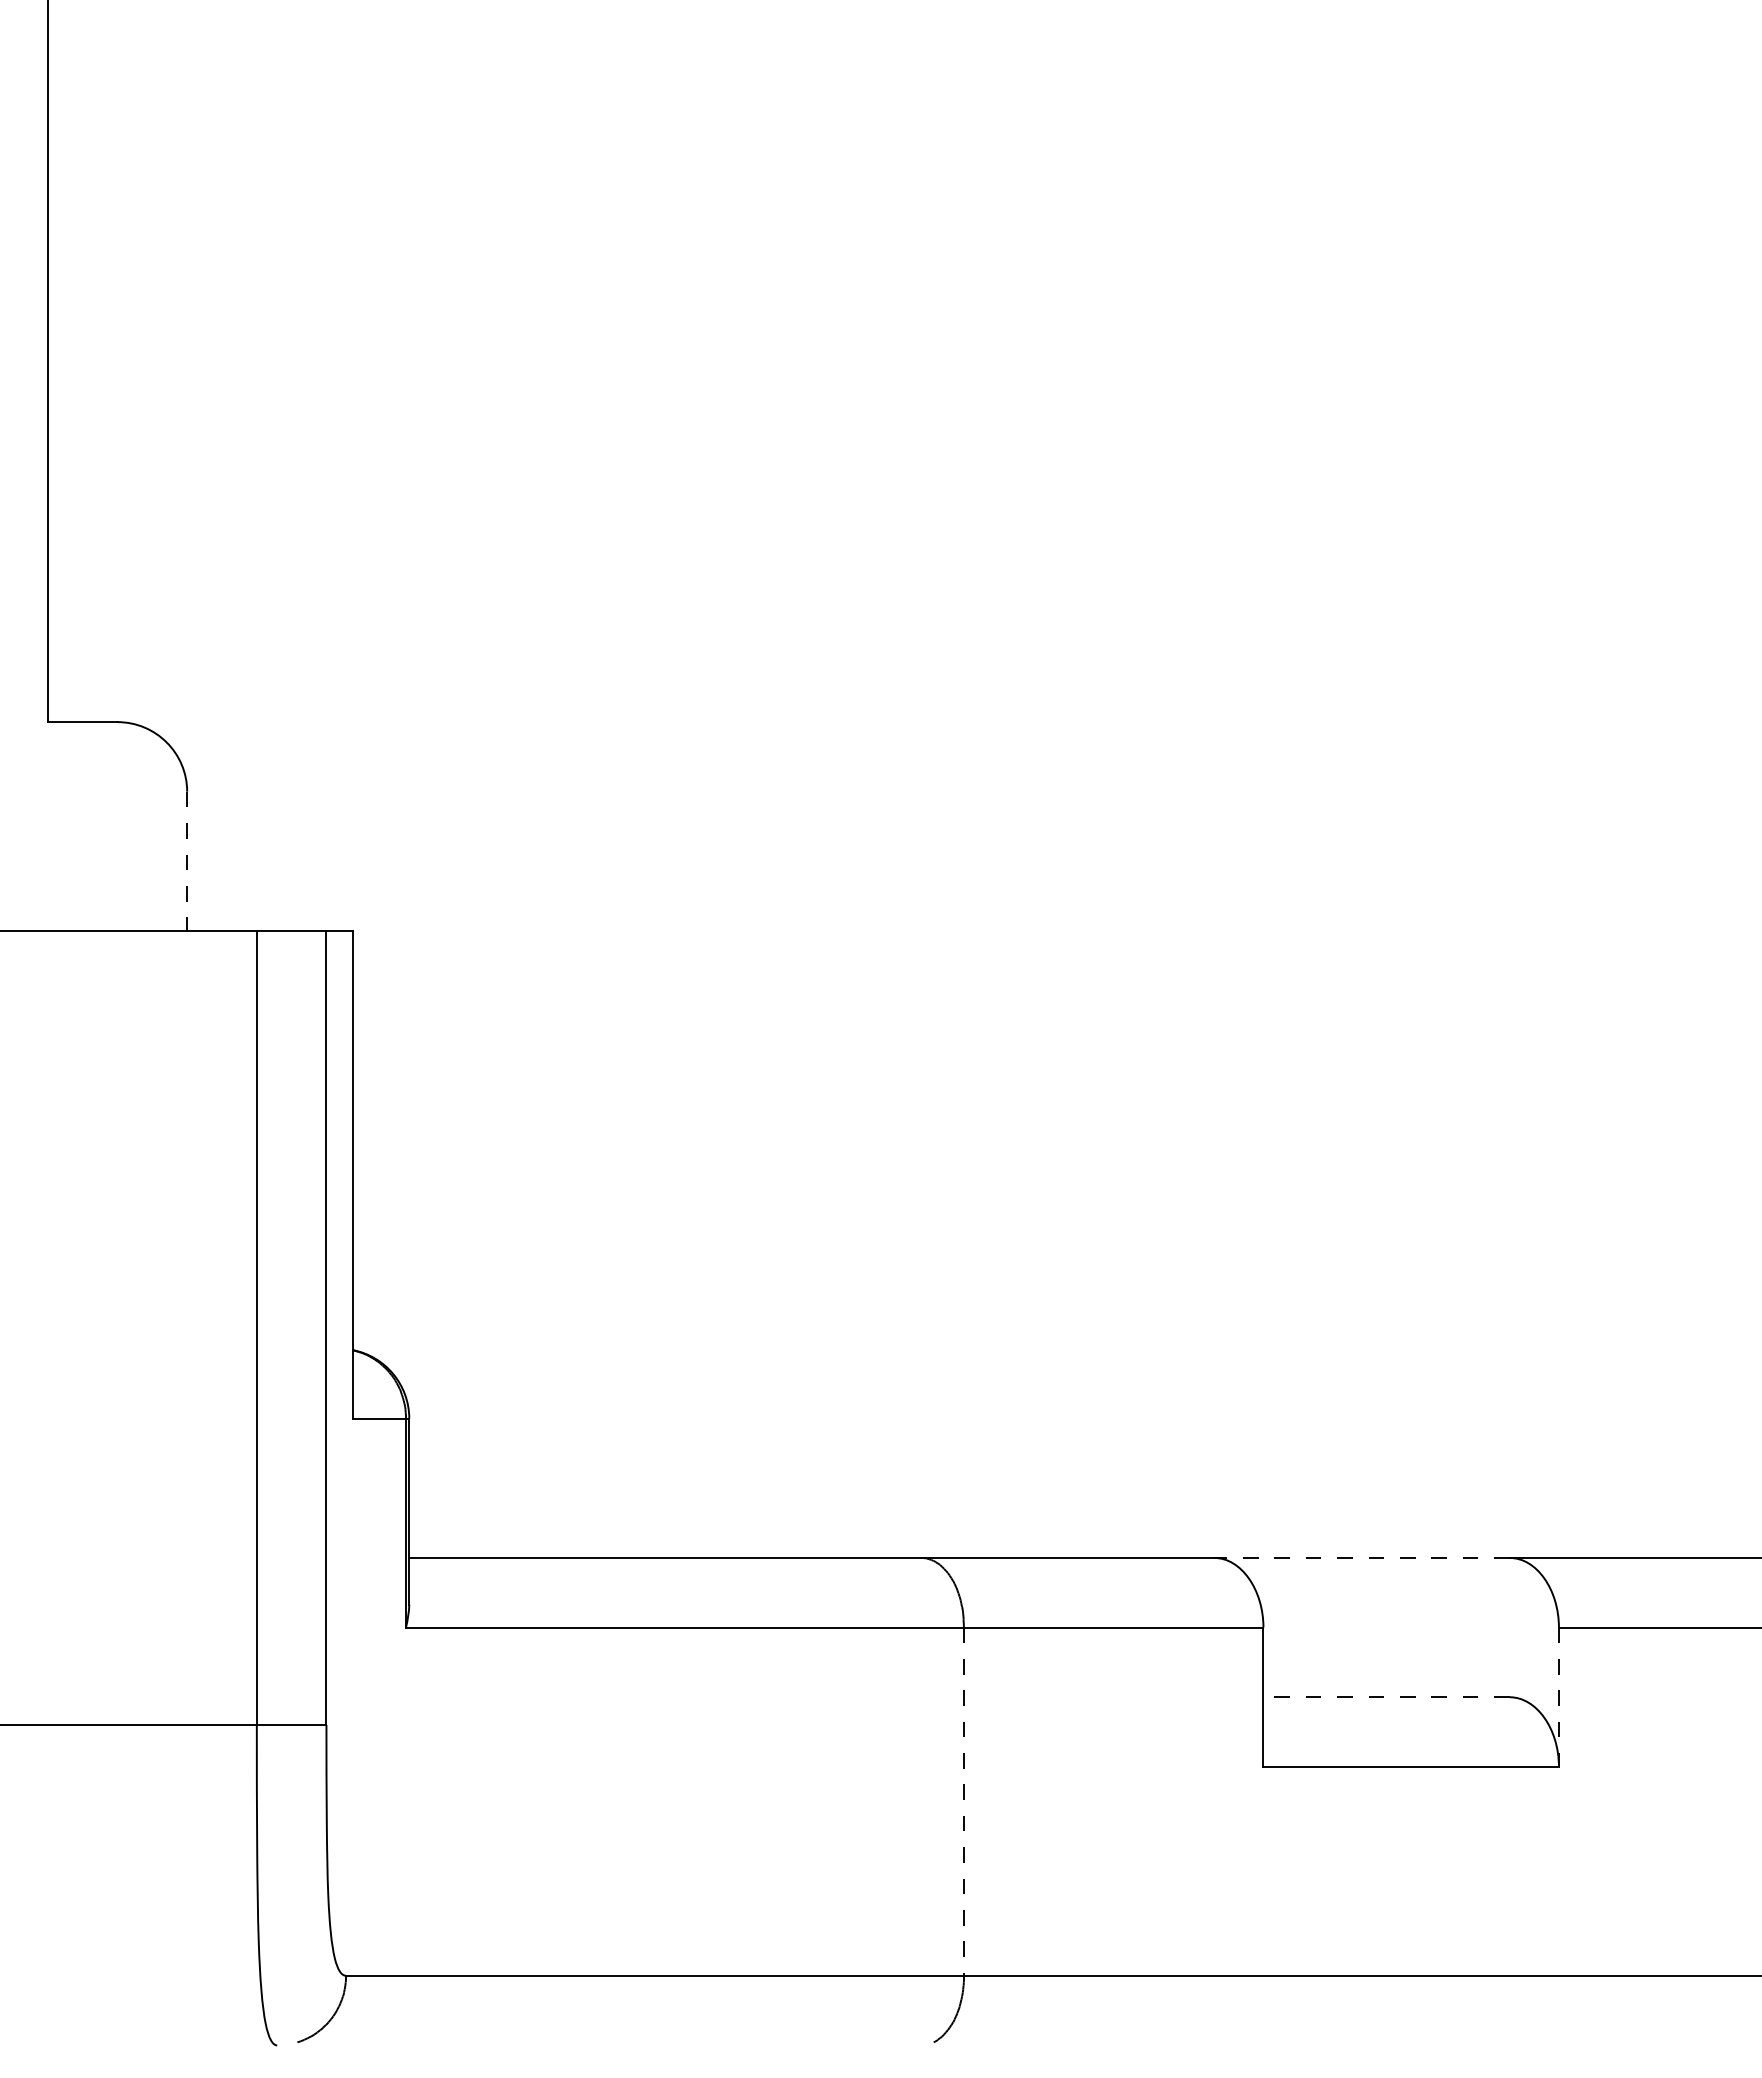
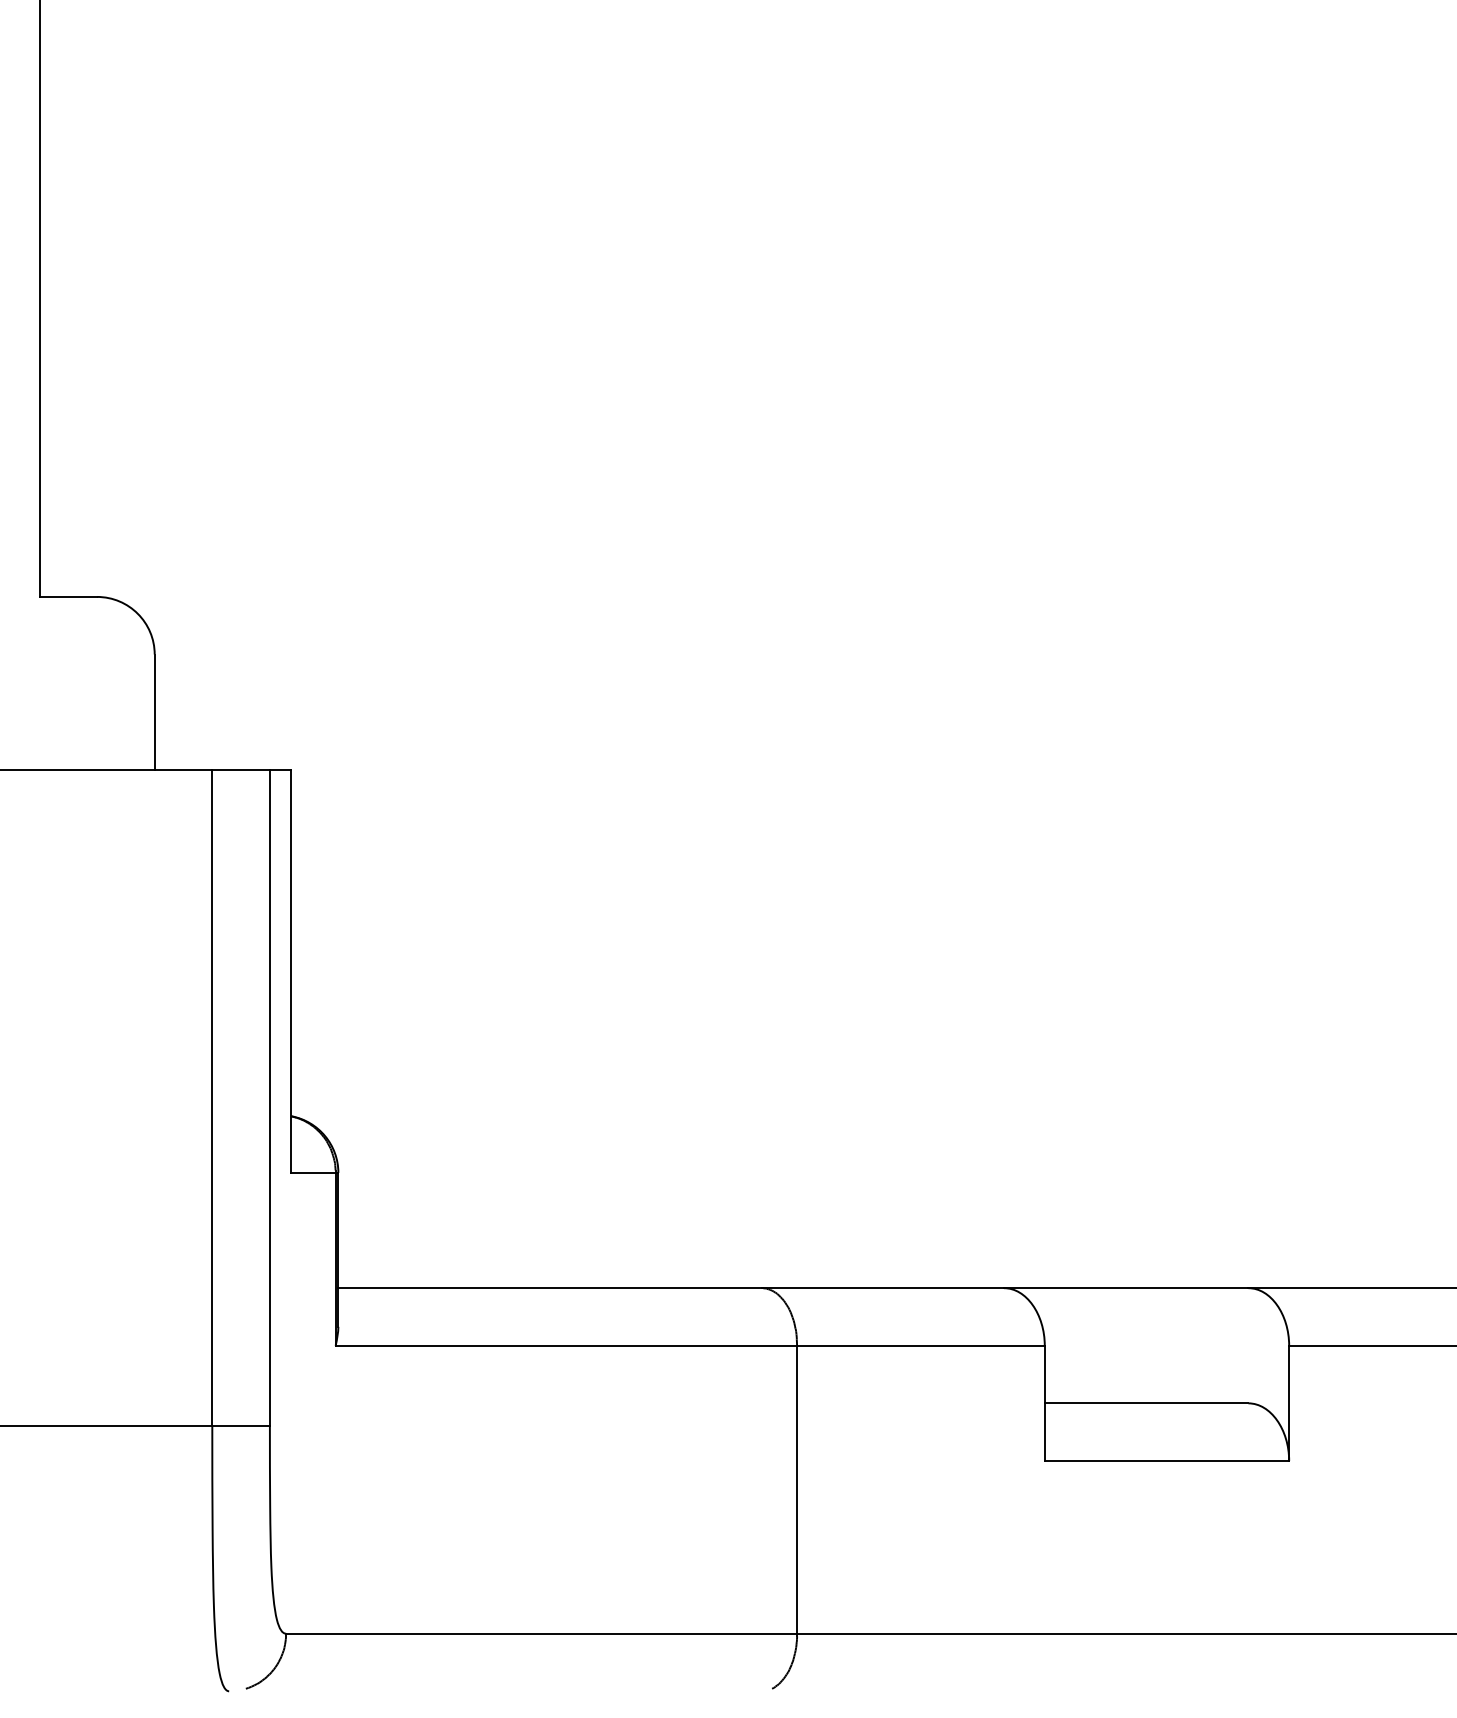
line: (187, 861) -> (154, 712), dashed -> solid
line: (1361, 1557) -> (1125, 1287), dashed -> solid
line: (1386, 1697) -> (1146, 1403), dashed -> solid
line: (1558, 1697) -> (1288, 1403), dashed -> solid
line: (964, 1802) -> (797, 1490), dashed -> solid

